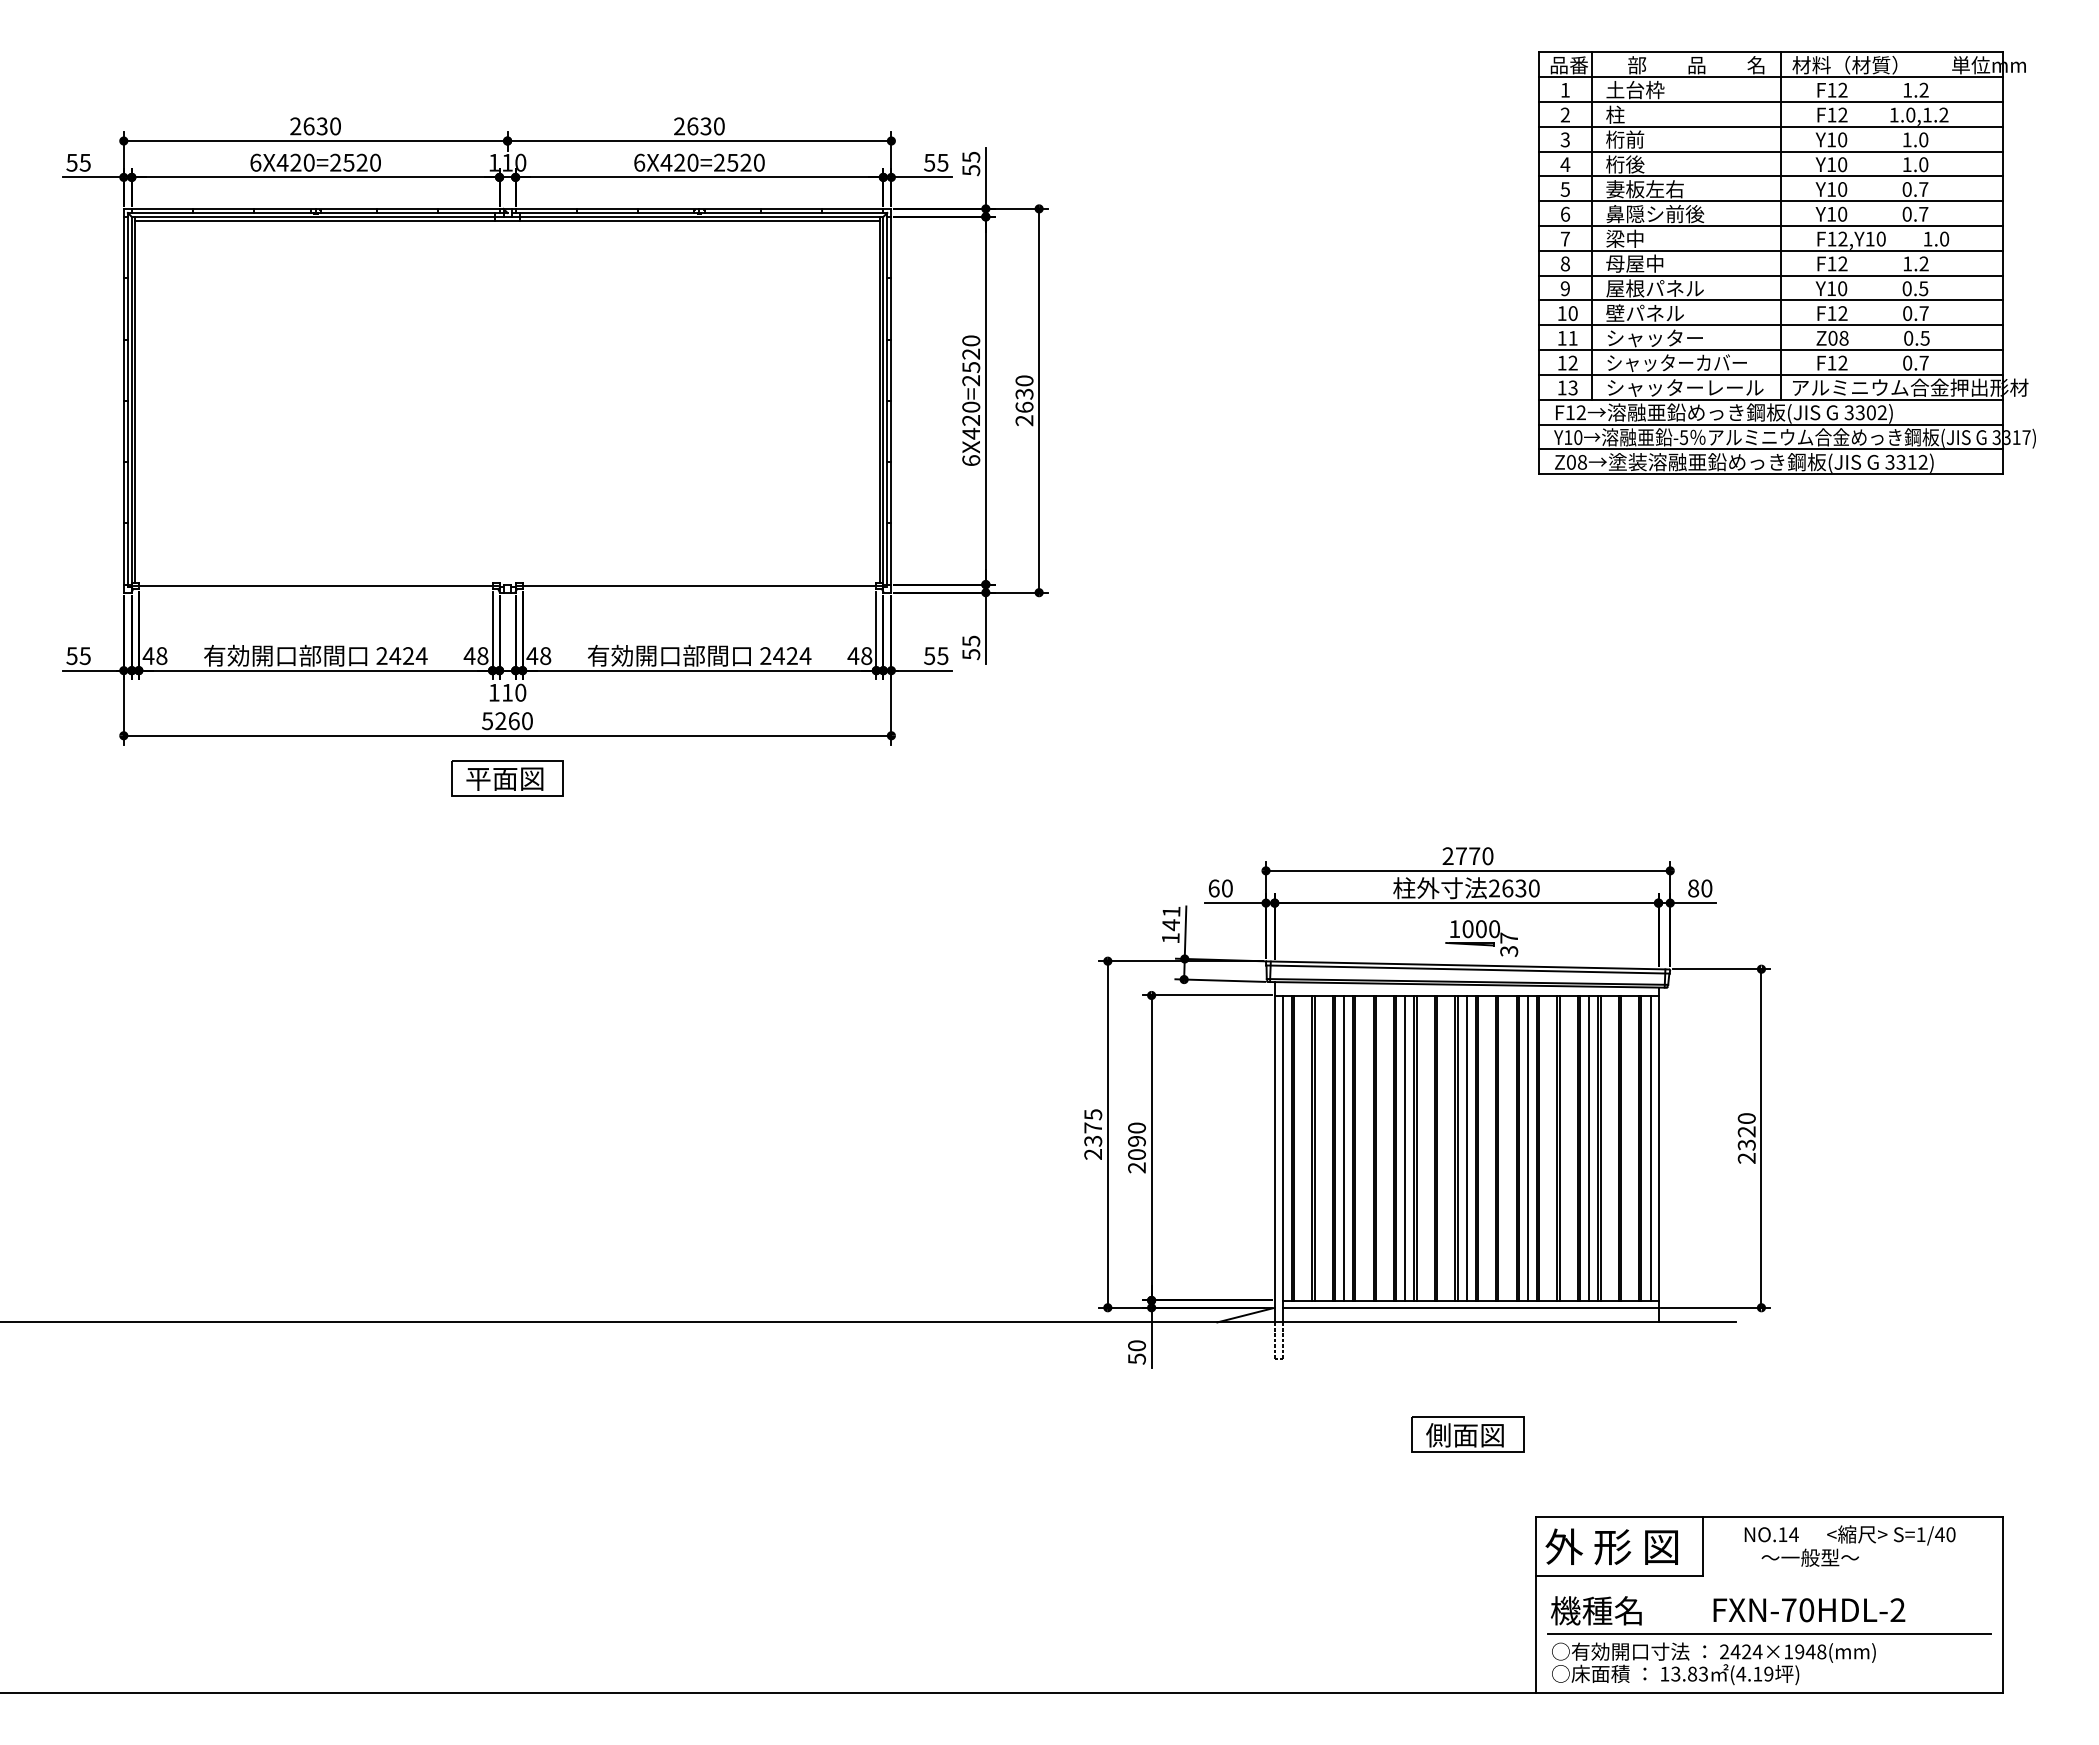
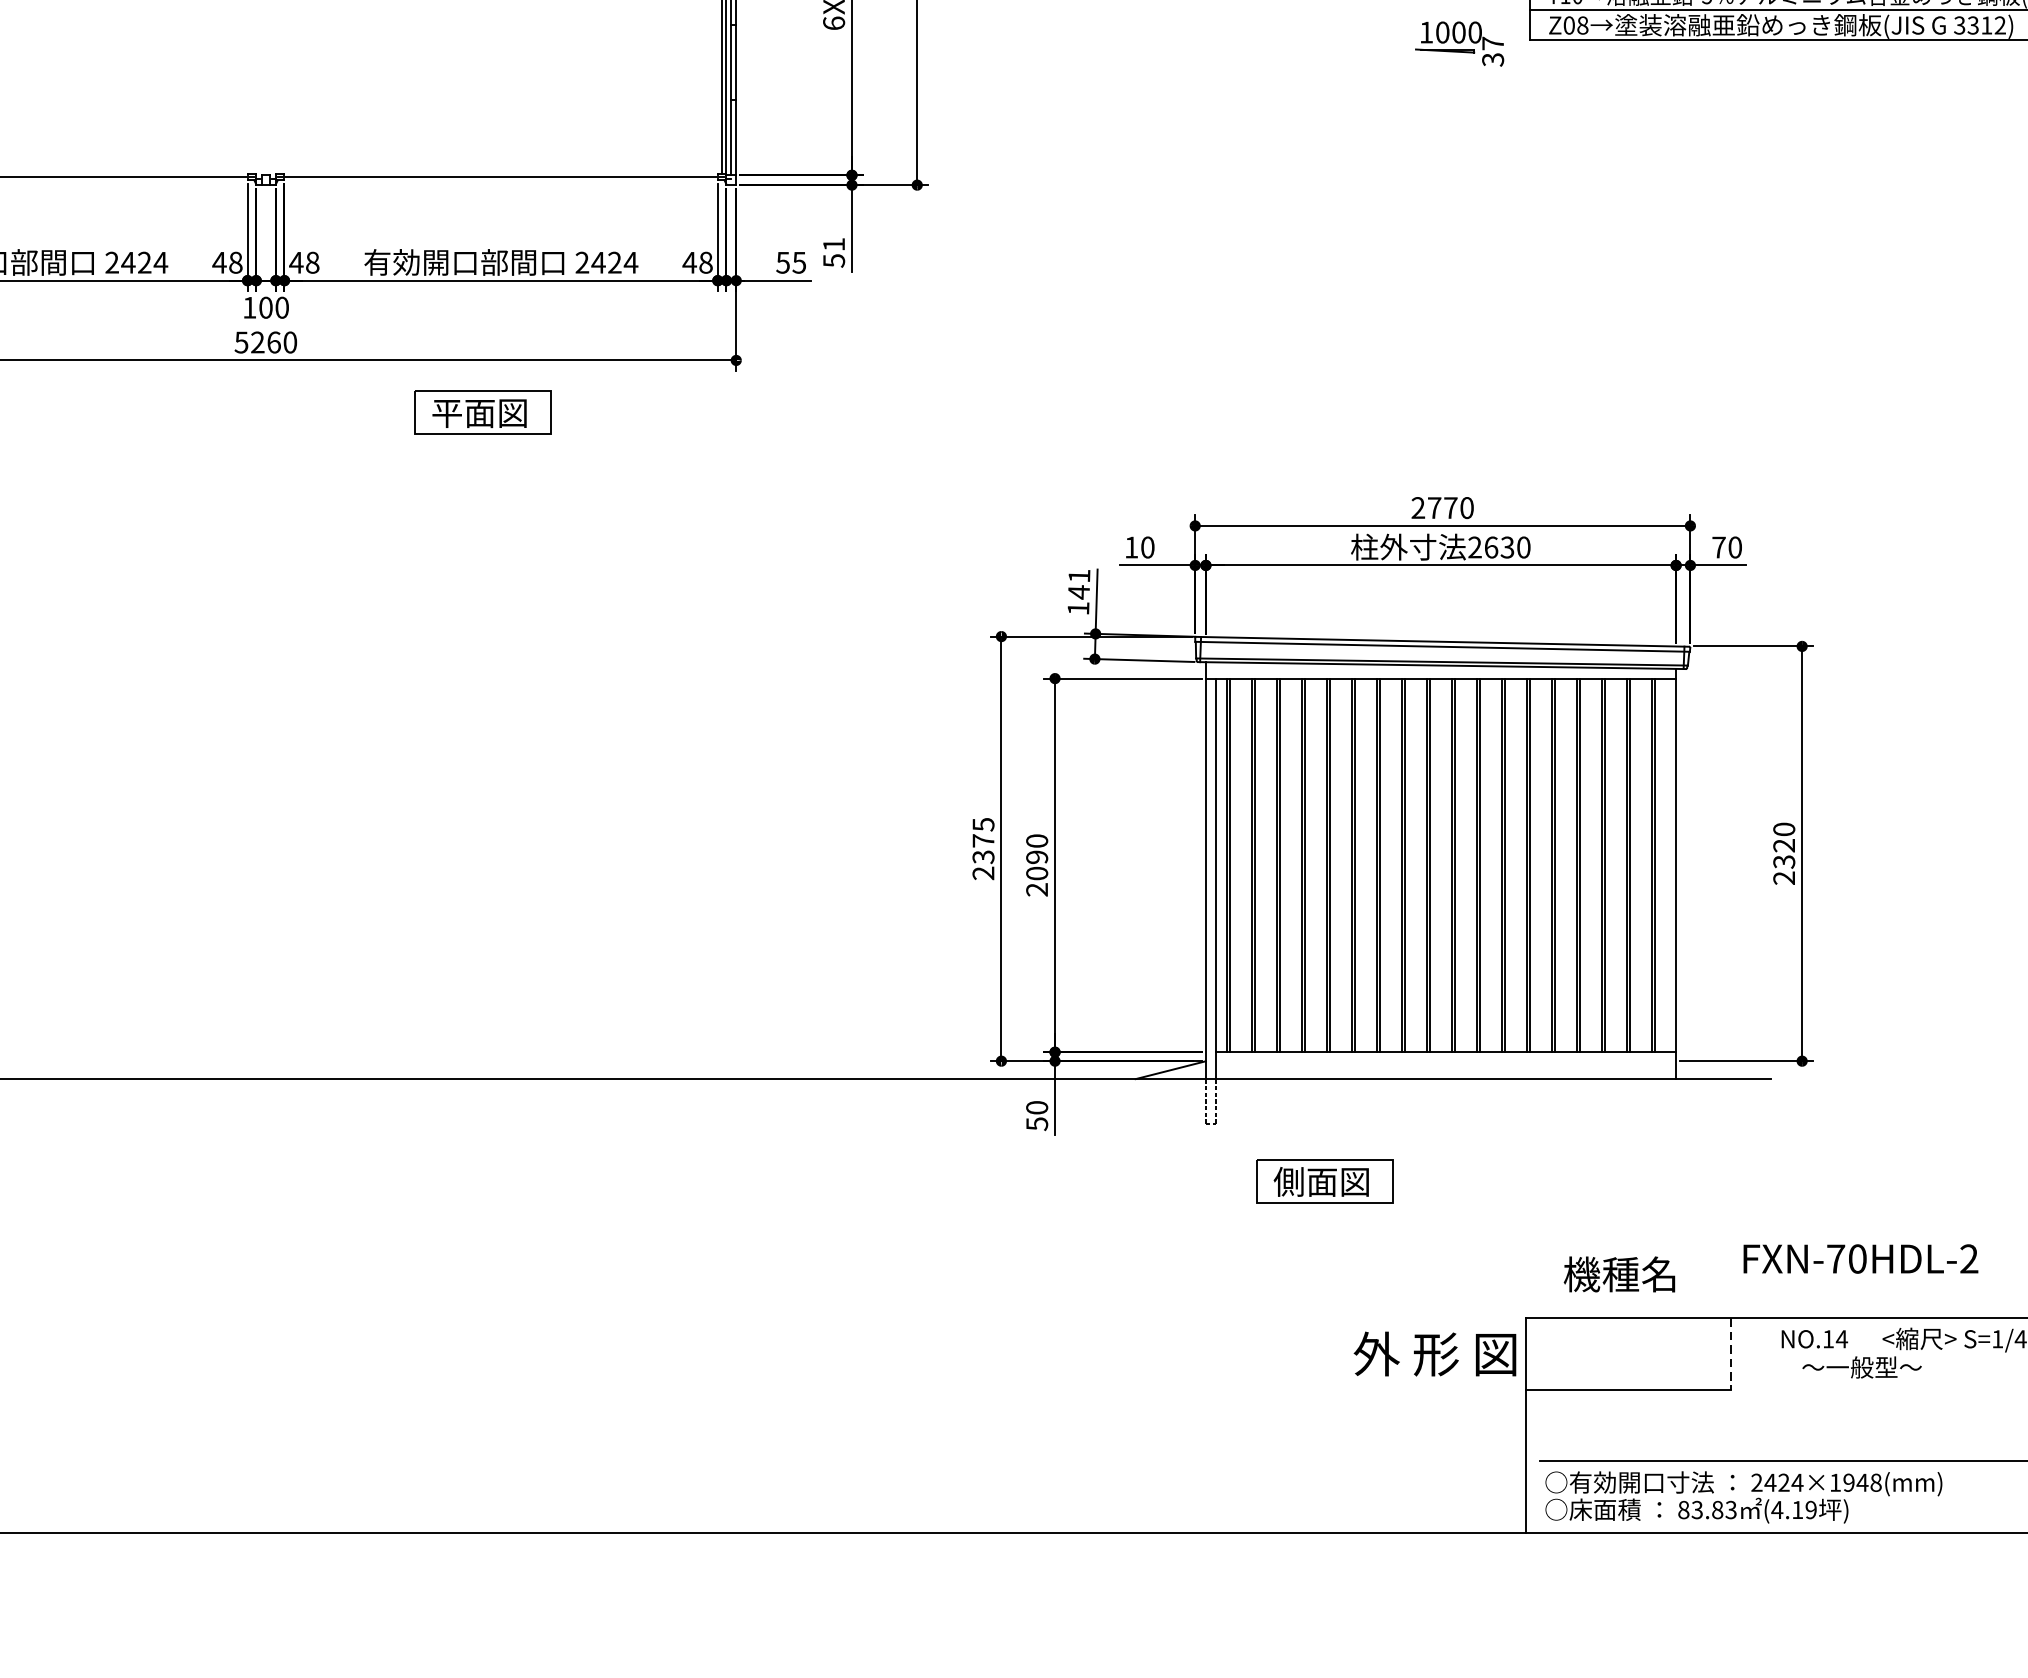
text: (971, 640) -> (834, 243), 55 -> 51
text: (507, 692) -> (265, 307), 110 -> 100
part: (507, 778) -> (482, 412), moved
text: (1213, 888) -> (1130, 547), 60 -> 10
text: (1693, 888) -> (1718, 547), 80 -> 70
part: (1481, 938) -> (1459, 44), moved
line: (1344, 1147) -> (1291, 864), removed
line: (1405, 1147) -> (1366, 864), removed
line: (1466, 1147) -> (1440, 864), removed
line: (1527, 1147) -> (1515, 864), removed
line: (1589, 1147) -> (1591, 864), removed
line: (1650, 1147) -> (1666, 864), removed
line: (1470, 1307) -> (1445, 1060), removed
part: (1467, 1434) -> (1324, 1180), moved
text: (1611, 1546) -> (1434, 1353), moved
line: (1702, 1547) -> (1729, 1354), solid -> dashed
text: (1596, 1610) -> (1619, 1274), moved
text: (1809, 1610) -> (1861, 1259), moved
text: (1664, 1673) -> (1683, 1509), 13.83 -> 83.83

